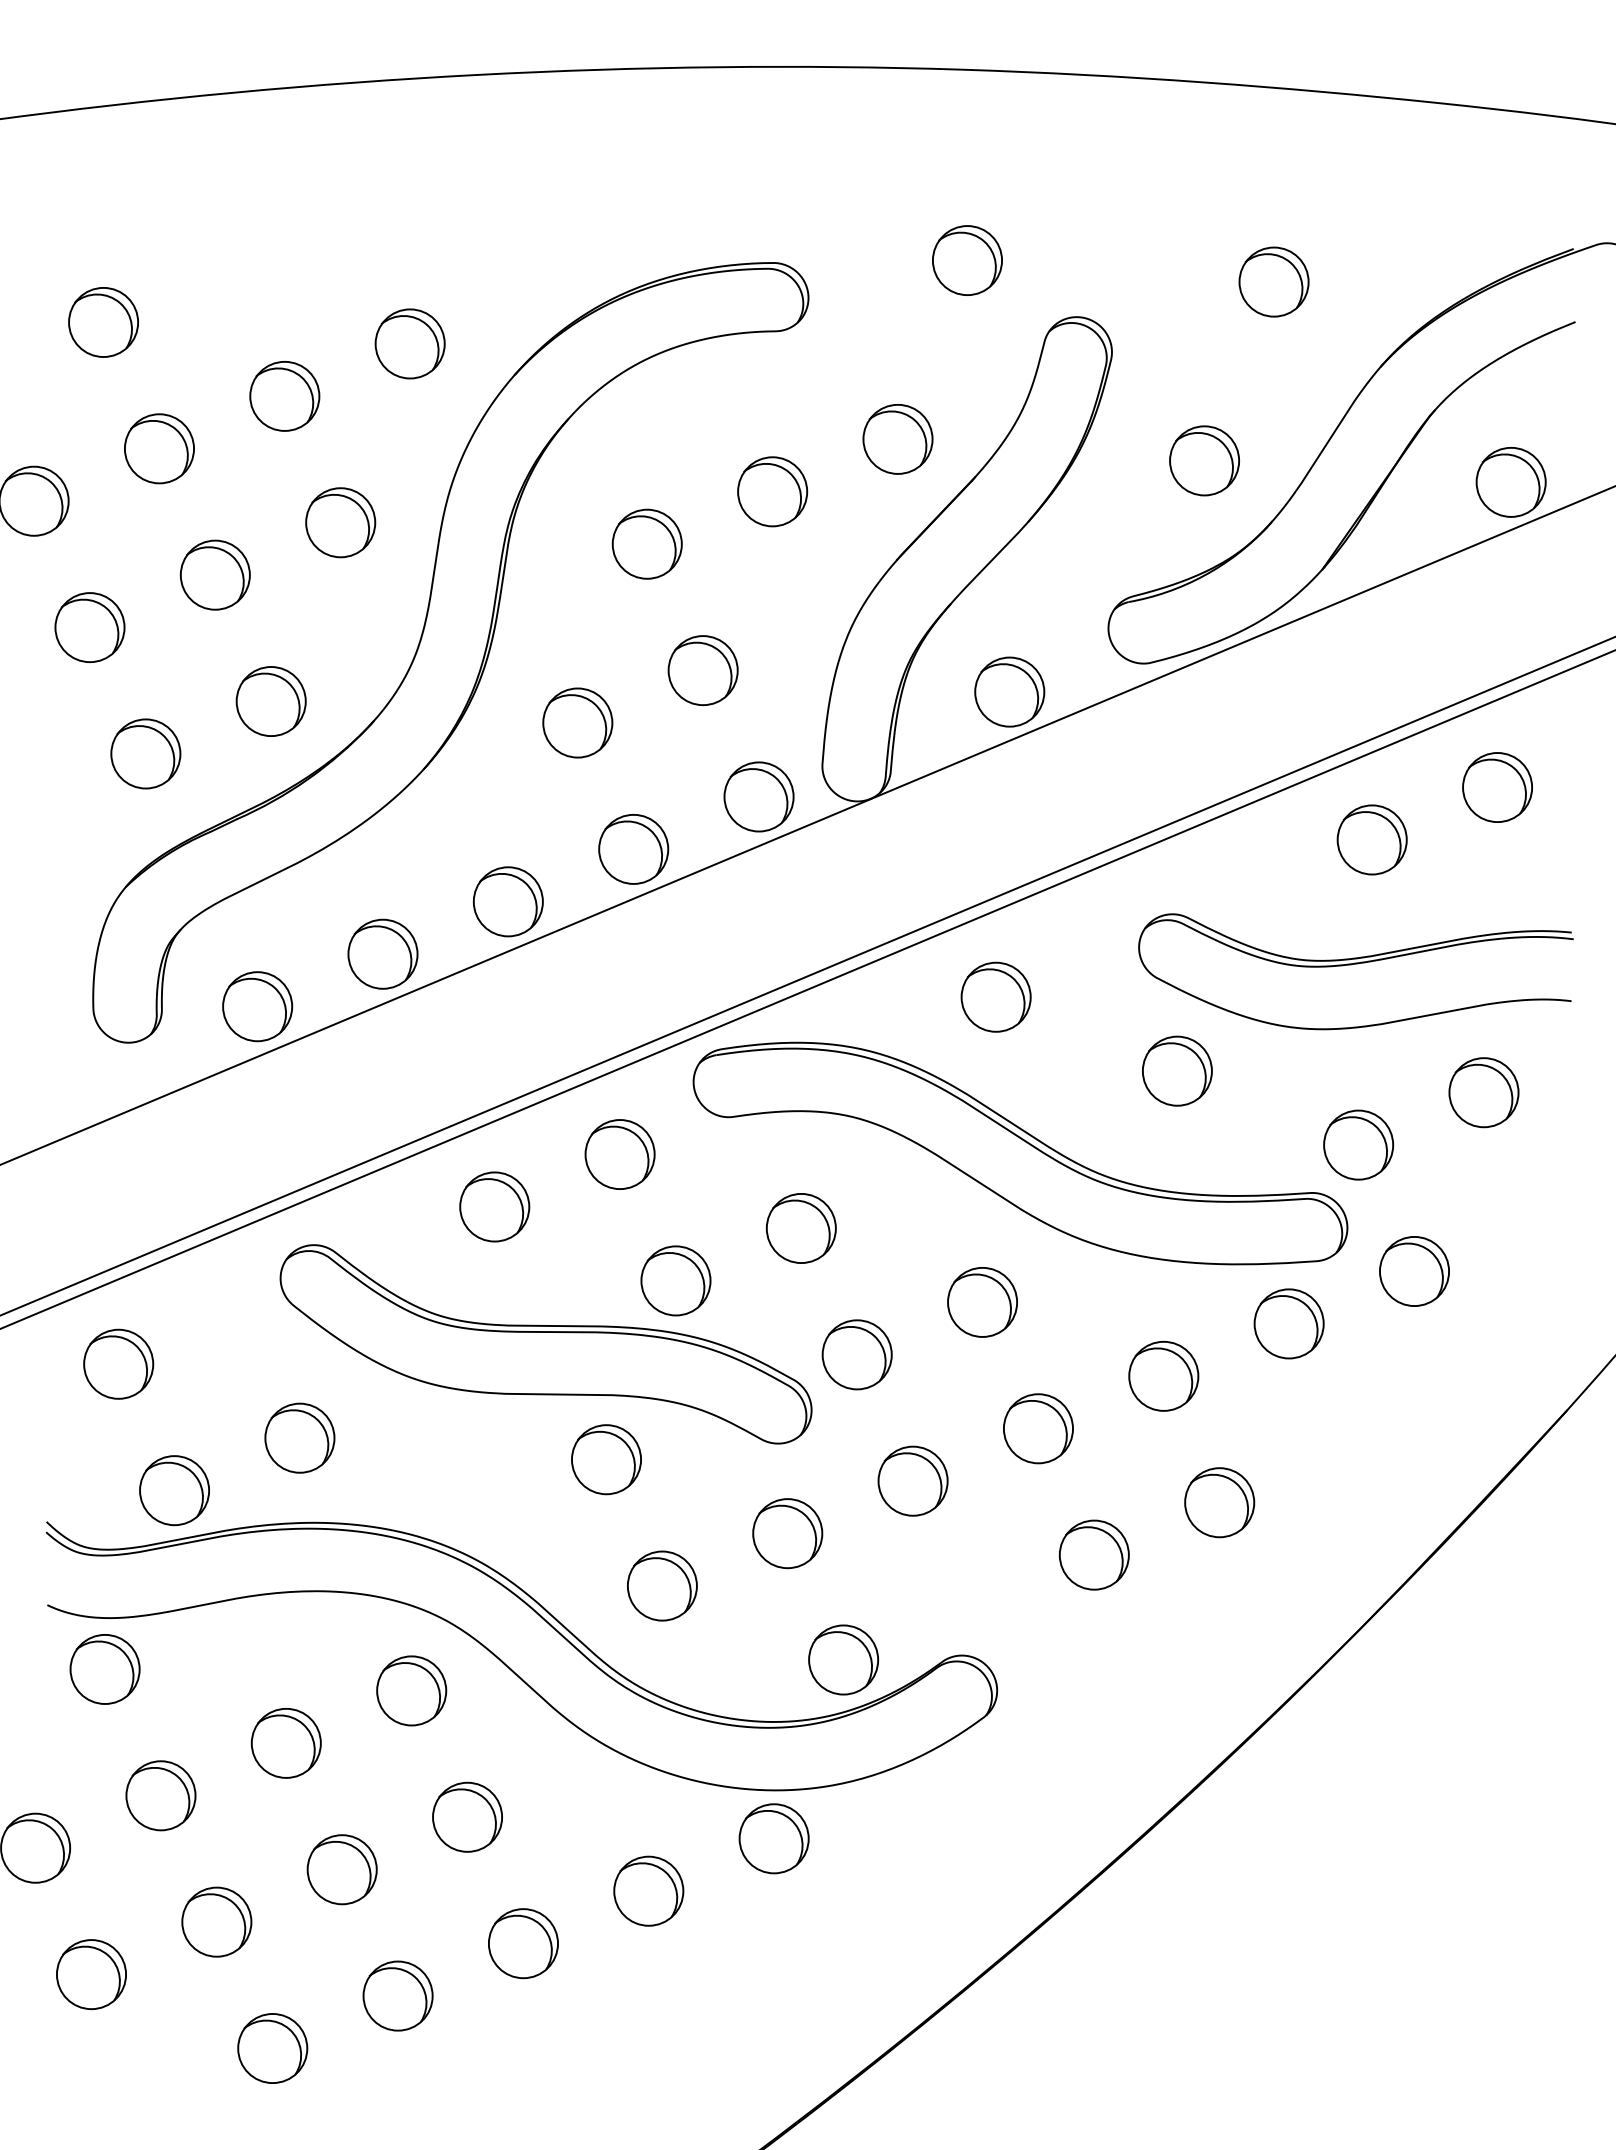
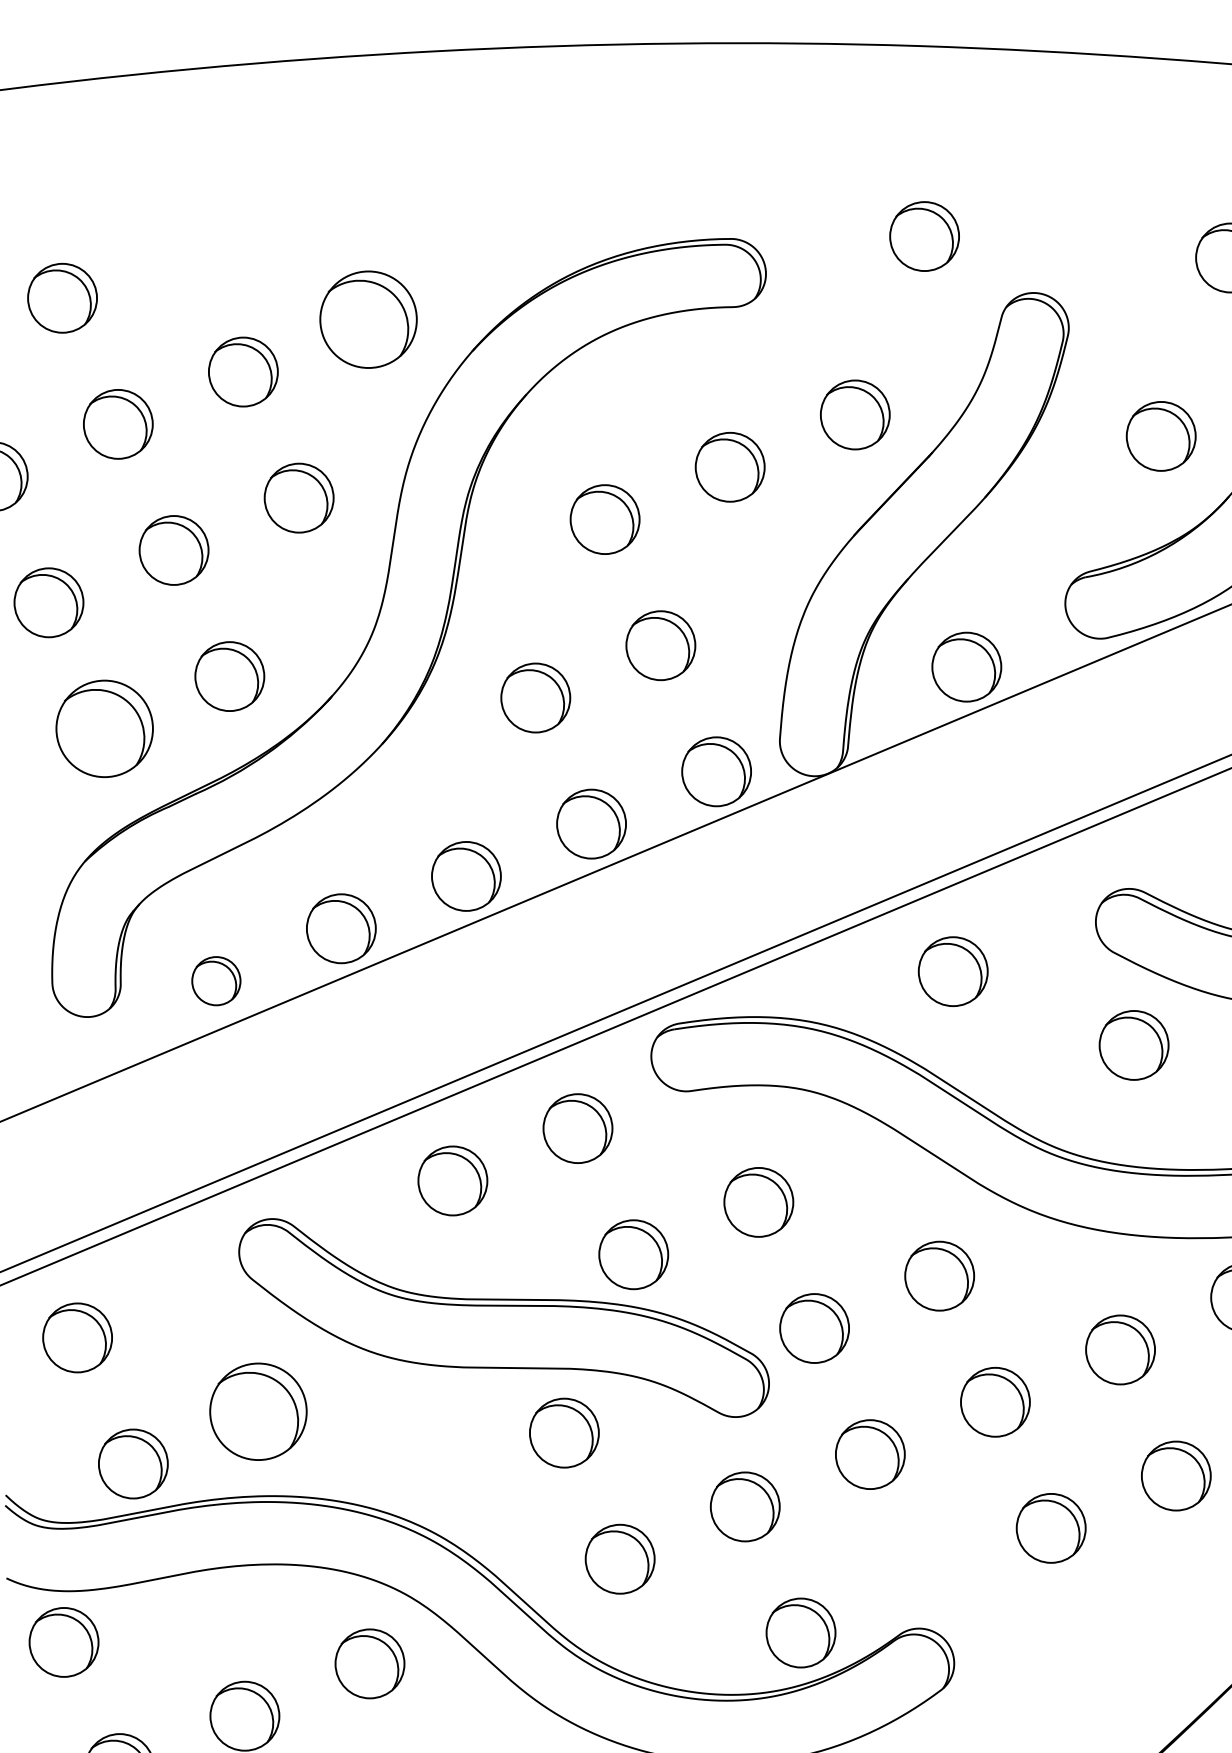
part: (409, 343) -> (367, 319), size x1.4
part: (145, 753) -> (104, 728), size x1.4
part: (257, 1006) -> (216, 980), size x0.7
part: (299, 1437) -> (258, 1410), size x1.4

